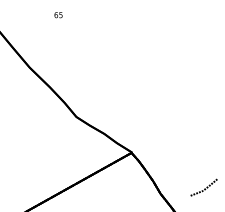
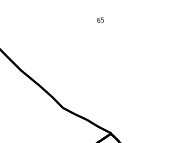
text: (58, 15) -> (100, 20), moved

